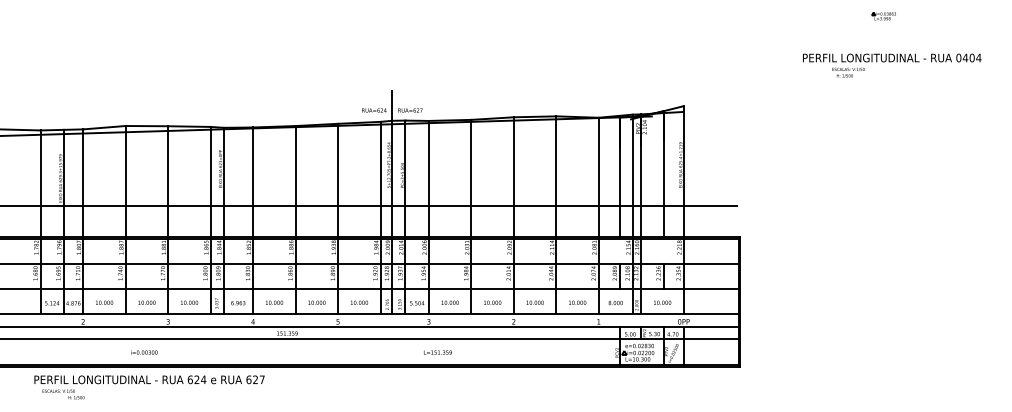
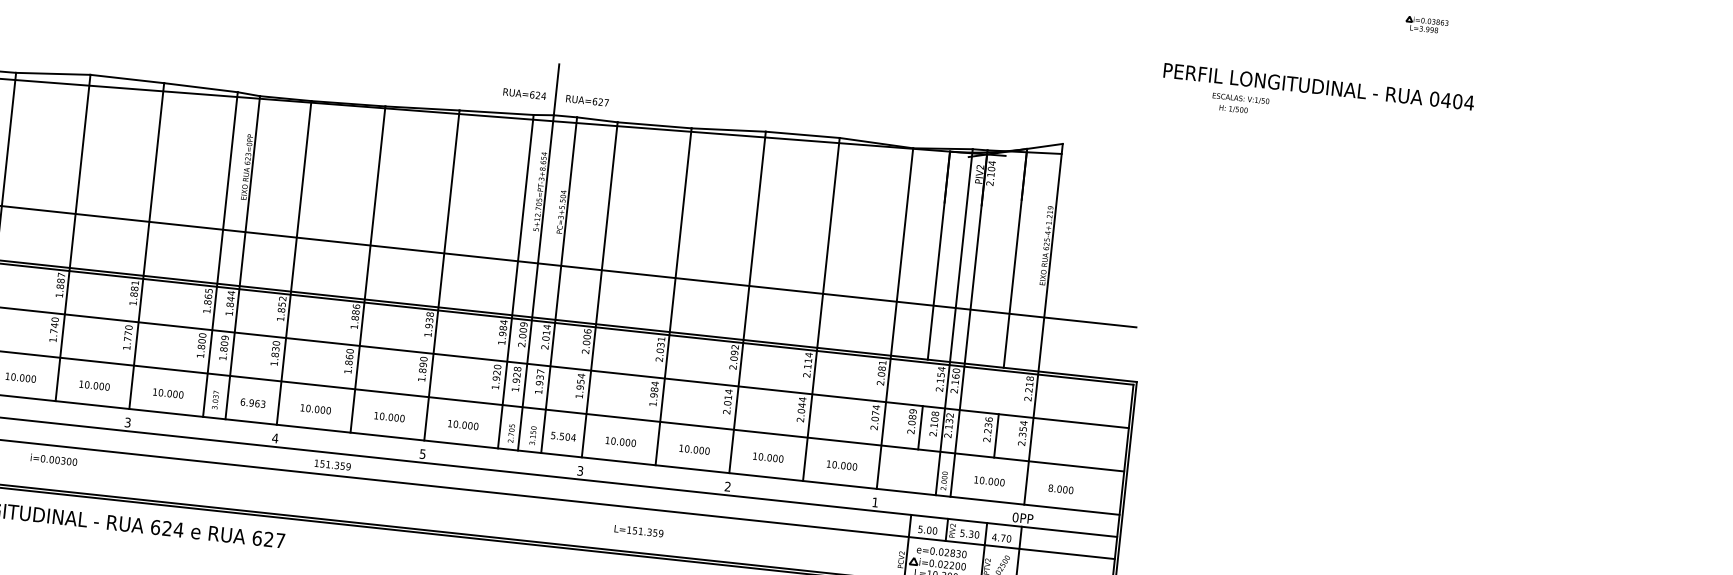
text: (892, 65) -> (1318, 99), moved
text: (615, 303) -> (1060, 490), moved
text: (144, 352) -> (54, 459), moved
text: (437, 352) -> (638, 531), moved

